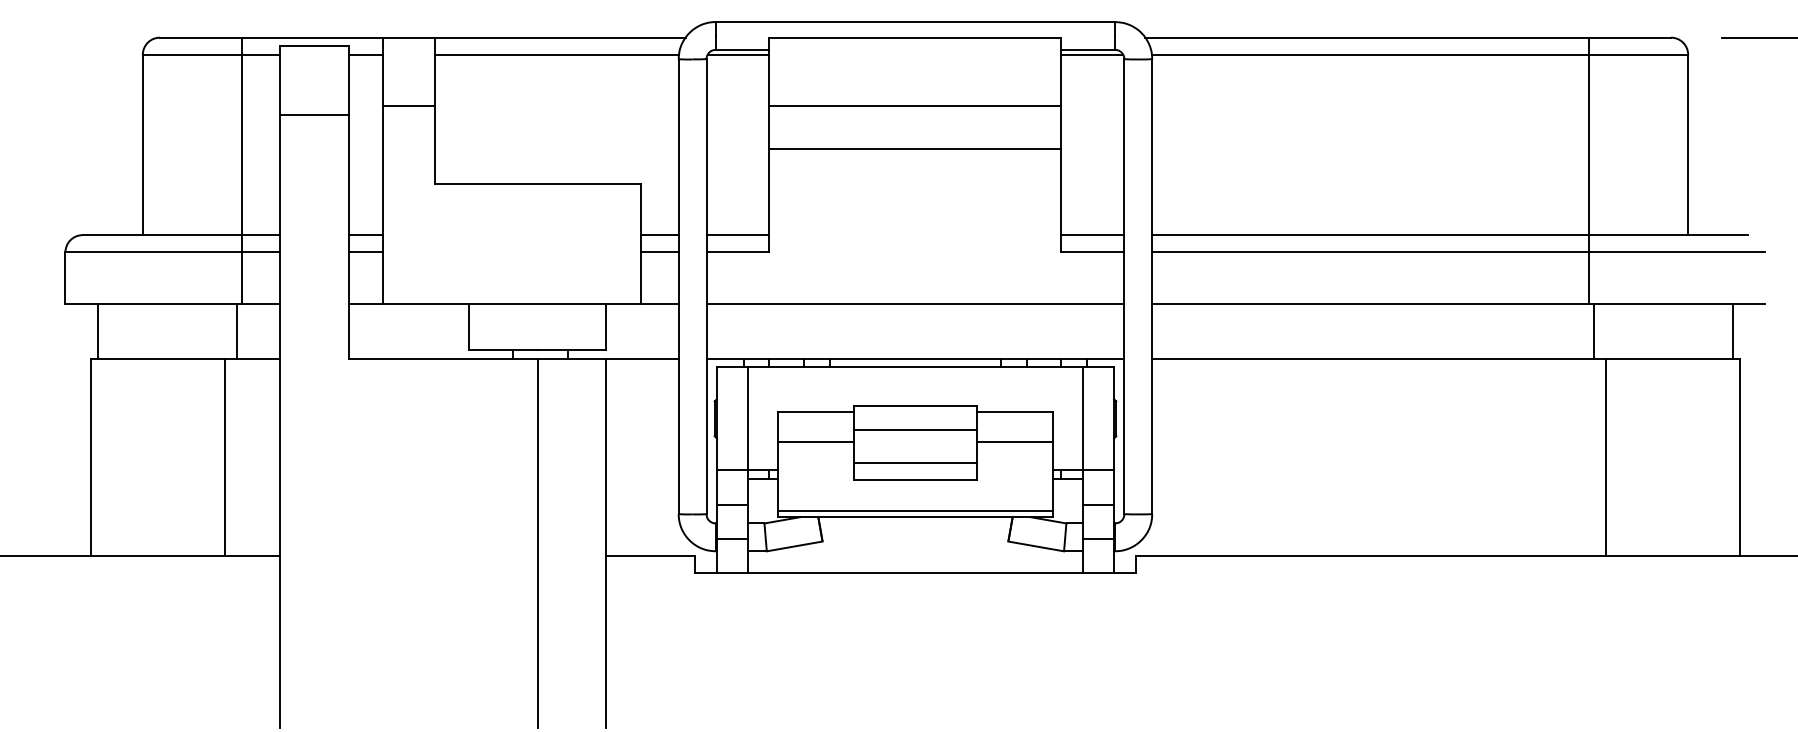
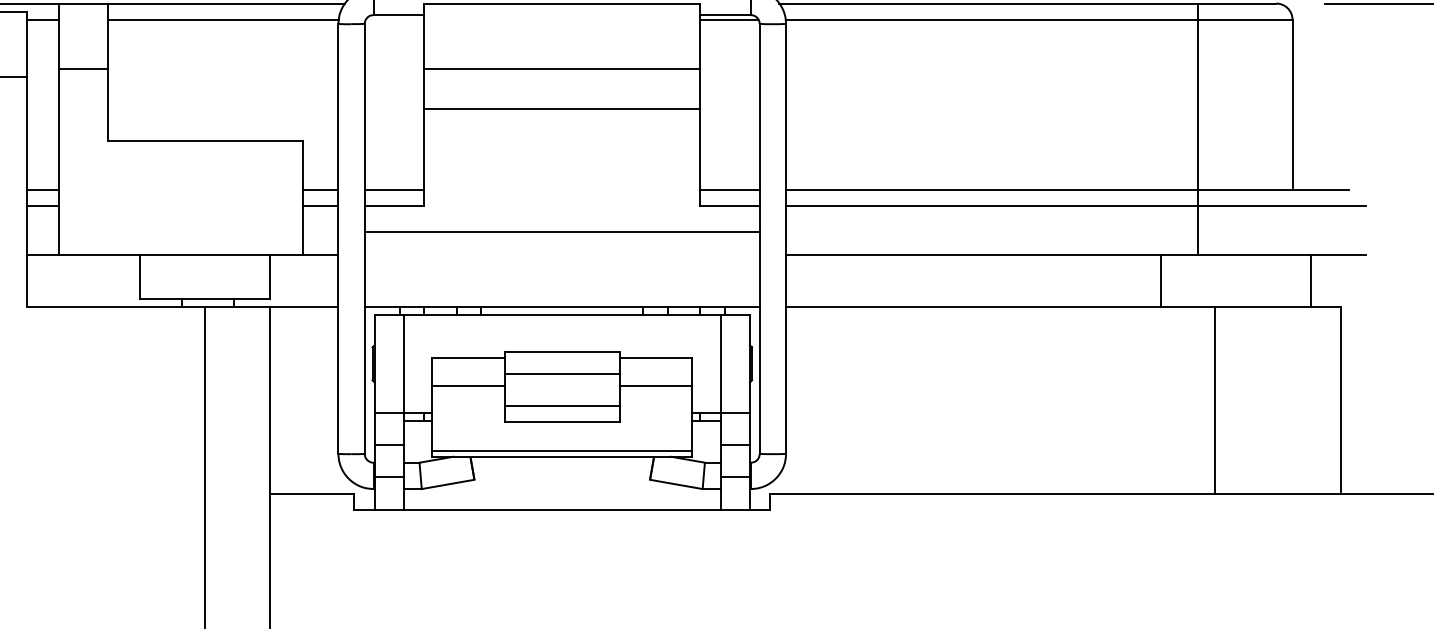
line: (738, 54) -> (394, 19), removed
line: (915, 303) -> (562, 232), moved
line: (1593, 330) -> (1160, 280), moved
line: (1733, 330) -> (1311, 280), moved

